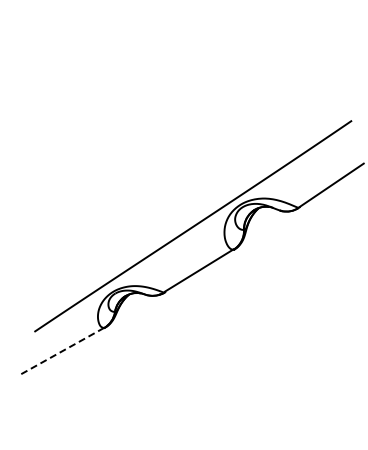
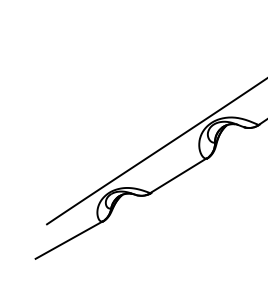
line: (63, 350) -> (69, 239), dashed -> solid

